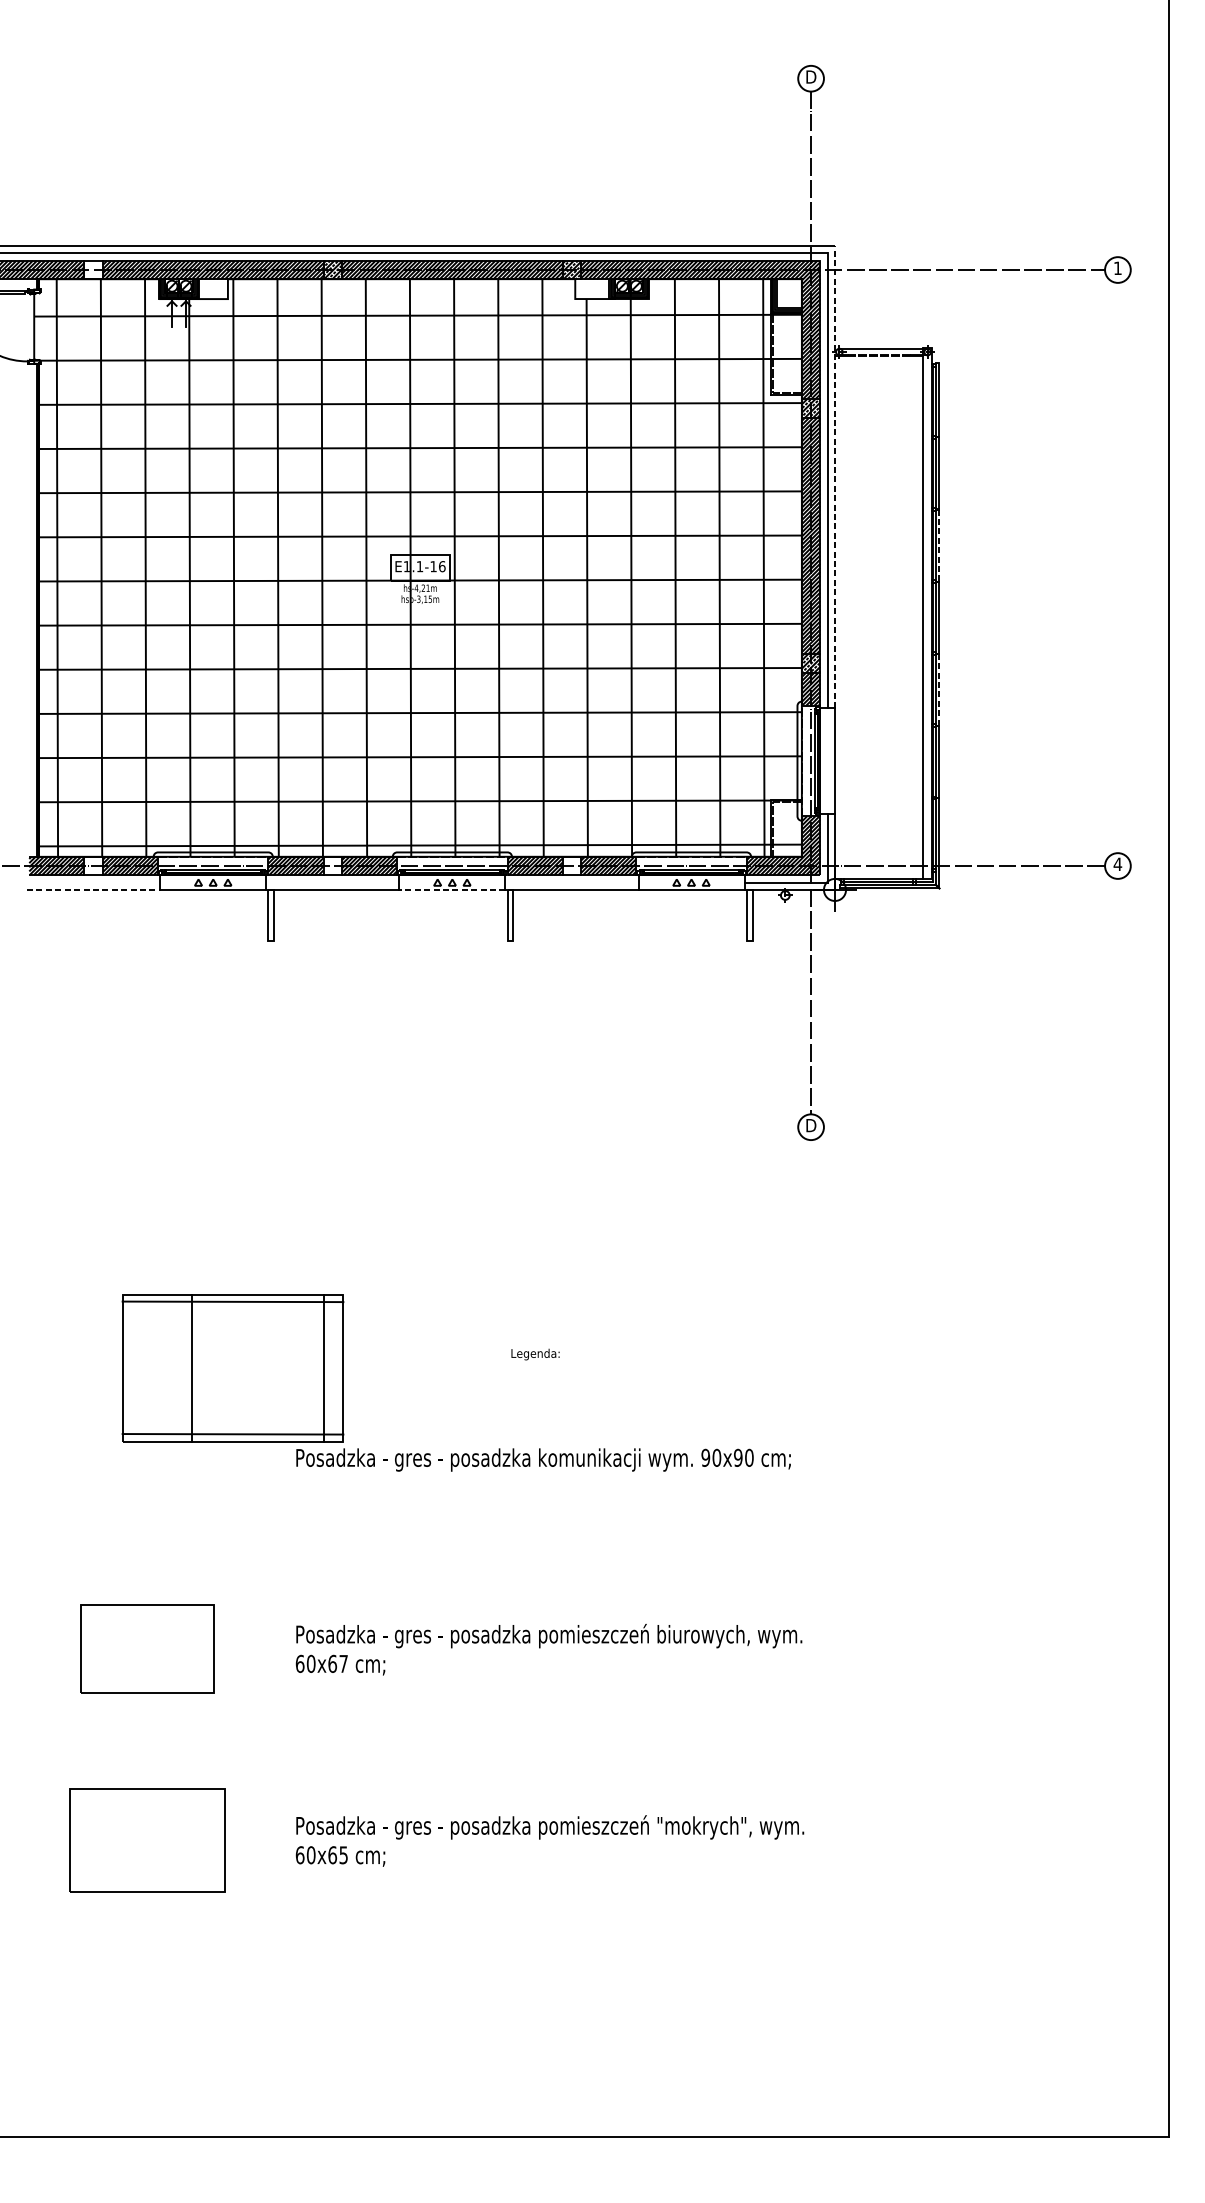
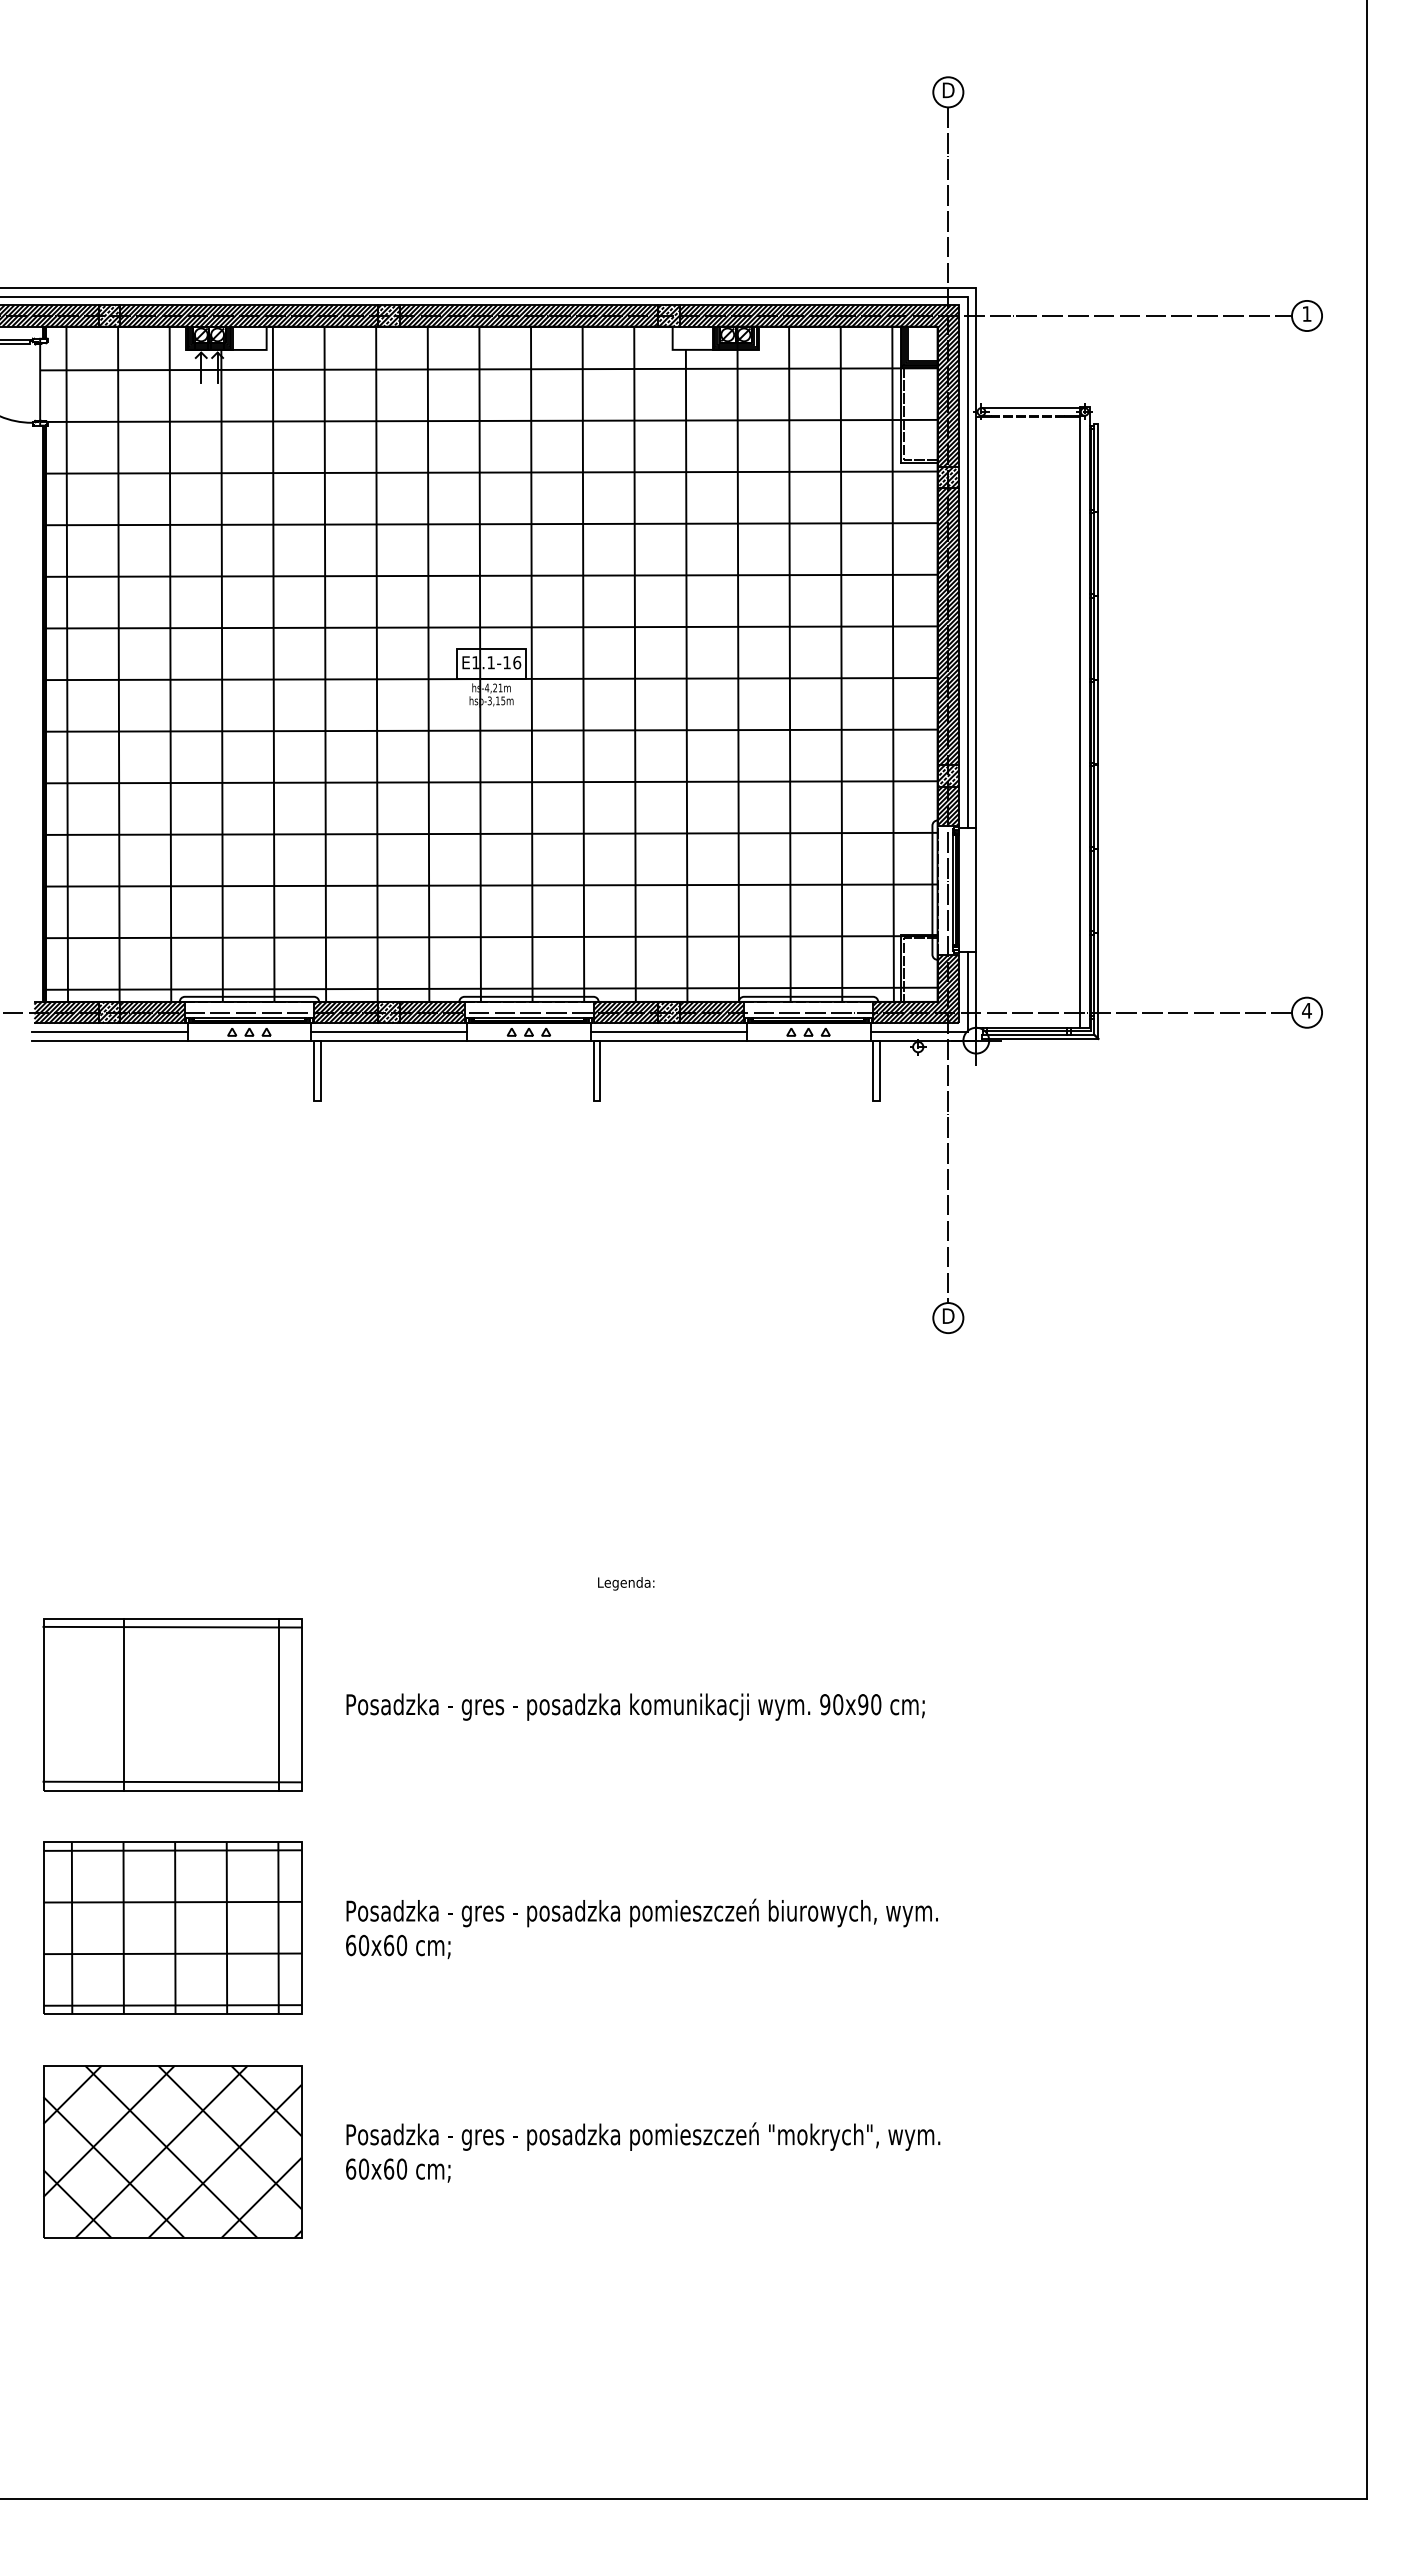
hatch: (93, 269) -> (109, 315), added
line: (835, 476) -> (976, 557), dashed -> solid
line: (939, 545) -> (1098, 638), dashed -> solid
line: (939, 690) -> (1098, 807), dashed -> solid
hatch: (93, 865) -> (109, 1012), added
hatch: (332, 865) -> (388, 1012), added
hatch: (571, 865) -> (668, 1012), added
line: (93, 882) -> (109, 1032), added
line: (333, 882) -> (389, 1032), added
line: (571, 882) -> (668, 1032), added
line: (93, 889) -> (109, 1040), dashed -> solid
line: (452, 889) -> (529, 1040), dashed -> solid
part: (232, 1367) -> (172, 1704), moved
part: (147, 1648) -> (172, 1927), size x1.67
text: (343, 1663) -> (401, 1945), 60x67 -> 60x60
part: (147, 1840) -> (172, 2151), size x1.43
text: (343, 1854) -> (401, 2168), 60x65 -> 60x60

